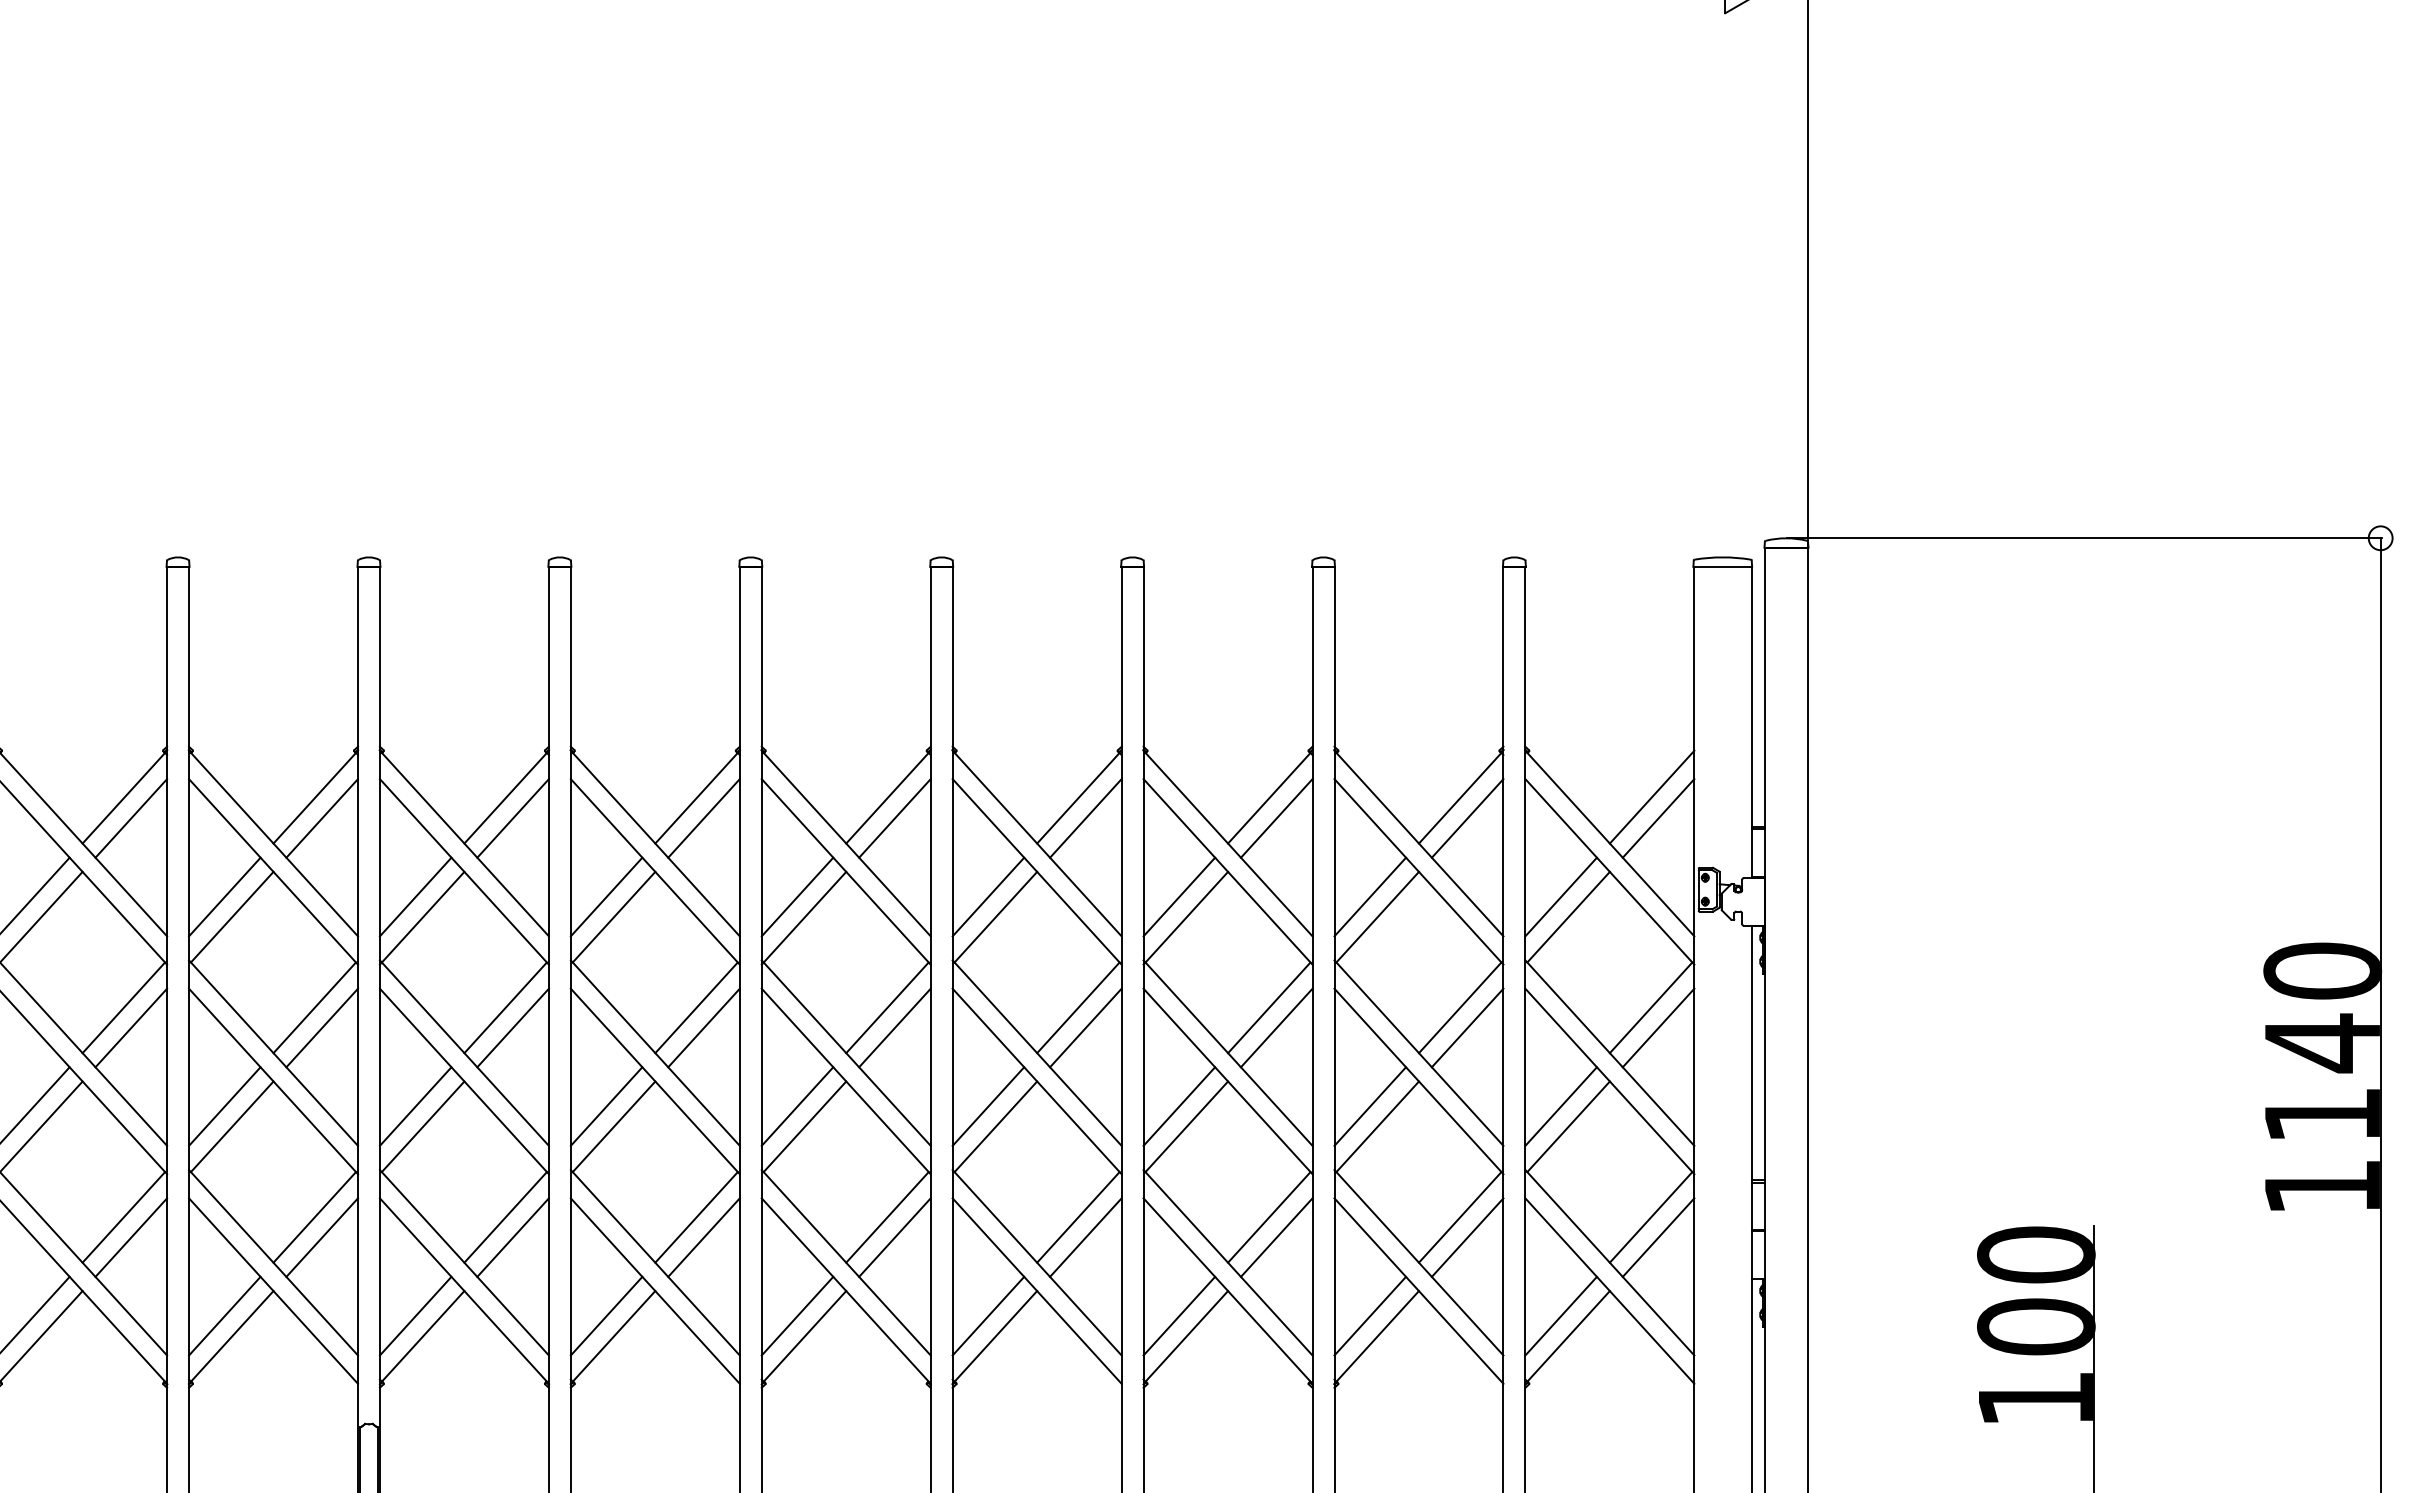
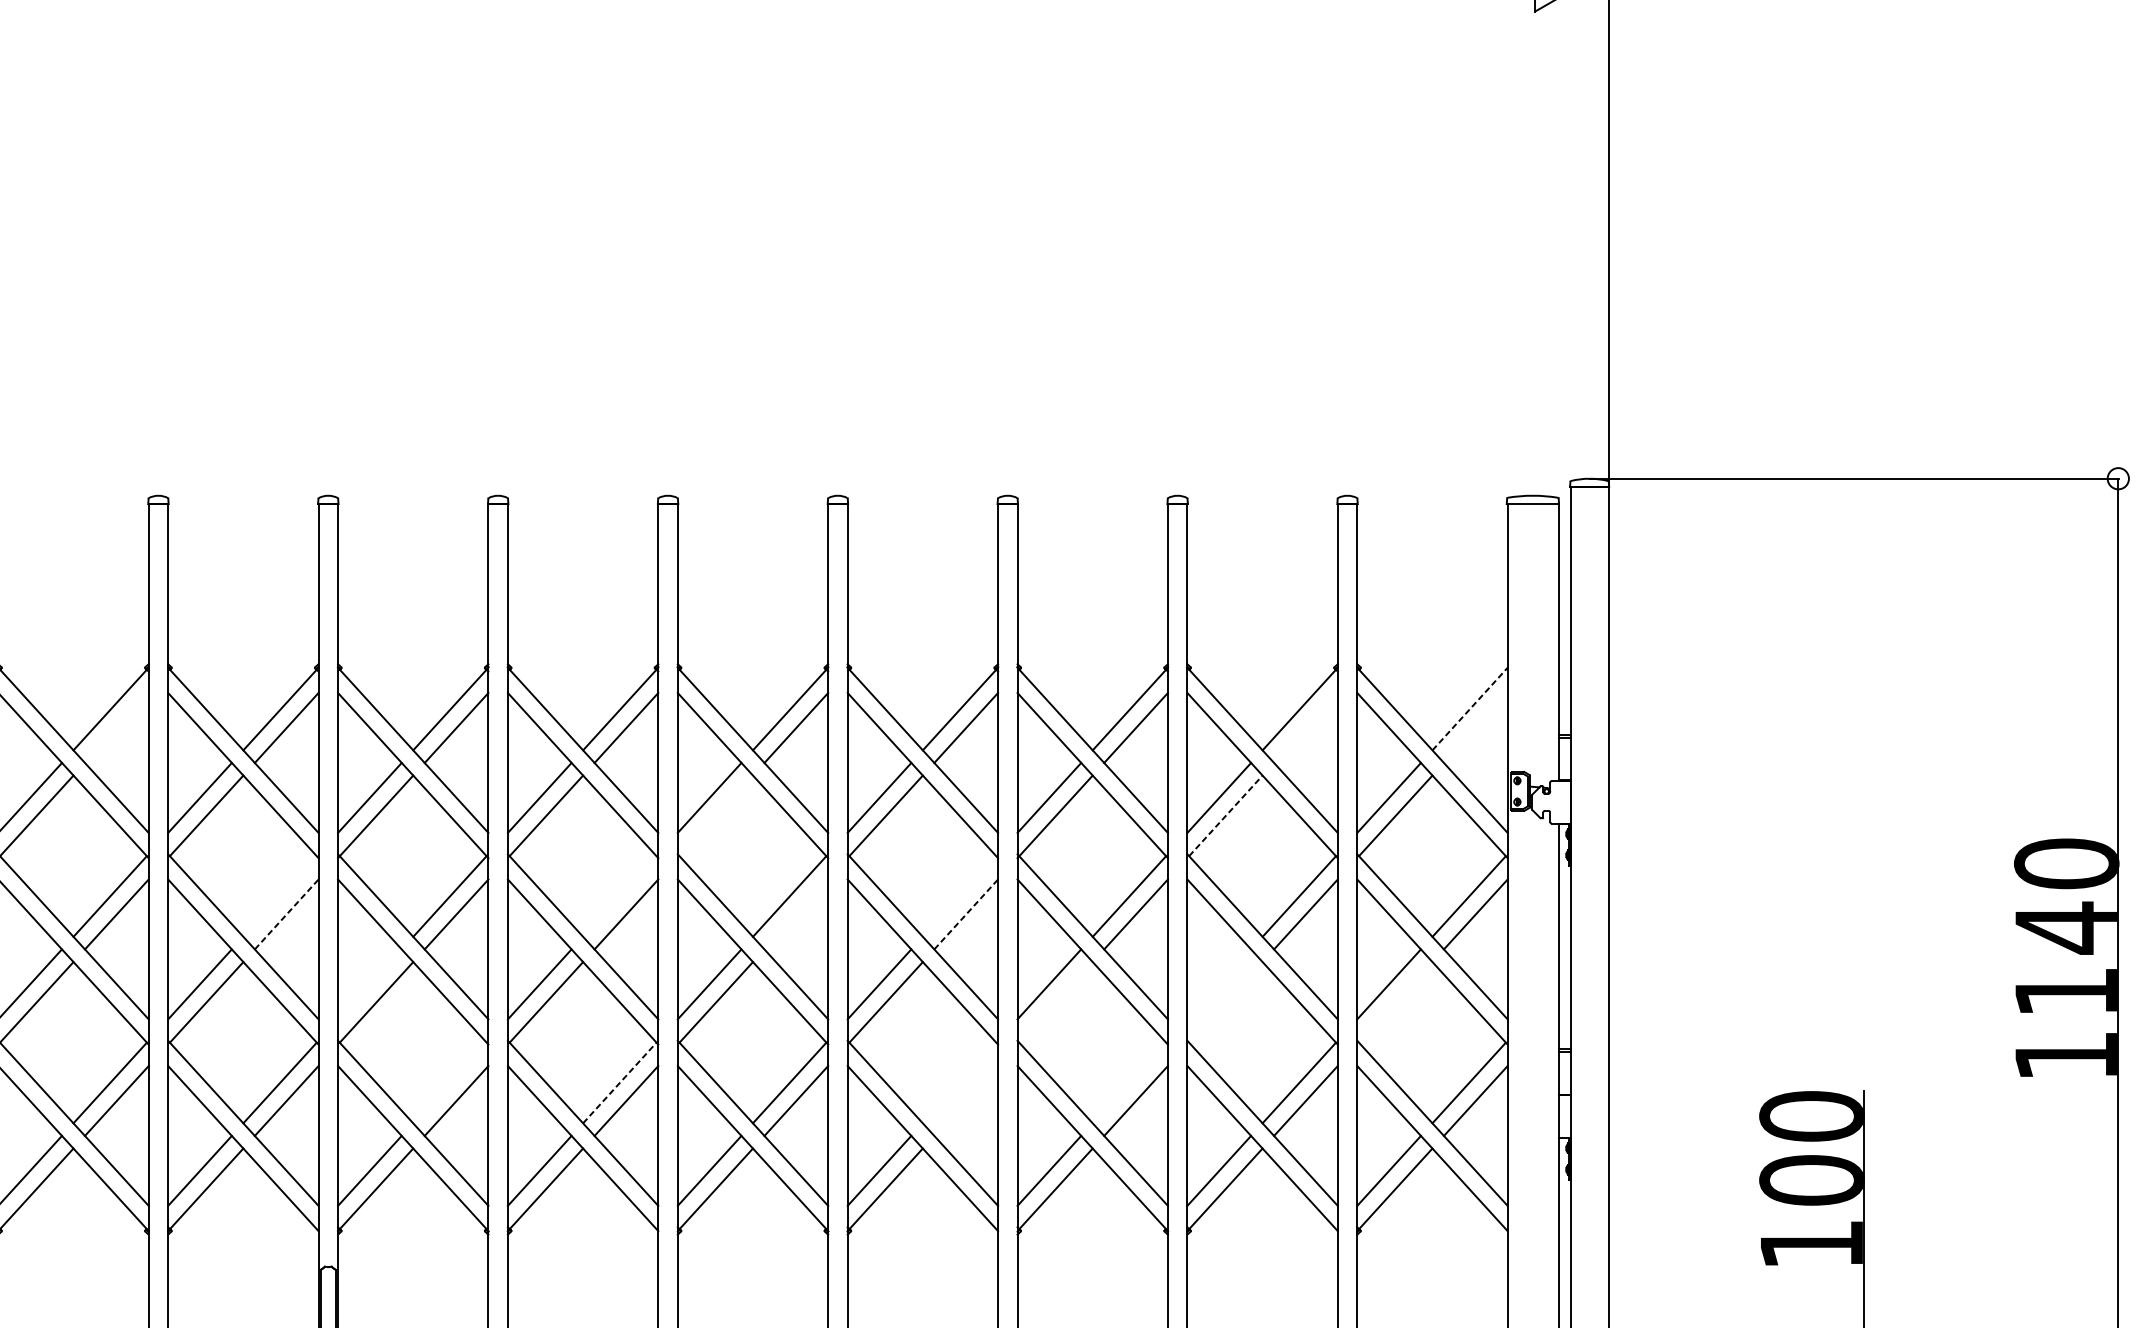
line: (1652, 797) -> (1470, 709), solid -> dashed
line: (131, 818) -> (117, 728), removed
line: (1467, 818) -> (1305, 728), removed
line: (1658, 818) -> (1475, 728), removed
line: (1378, 916) -> (1226, 815), solid -> dashed
line: (803, 917) -> (714, 816), removed
line: (314, 1007) -> (279, 896), removed
line: (696, 1007) -> (619, 896), removed
line: (1078, 1007) -> (959, 896), removed
line: (322, 1027) -> (286, 914), solid -> dashed
line: (894, 1027) -> (795, 914), removed
line: (1086, 1027) -> (966, 914), solid -> dashed
line: (415, 1106) -> (369, 984), removed
line: (1369, 1106) -> (1218, 984), removed
line: (1186, 1126) -> (1055, 1002), removed
line: (1377, 1126) -> (1225, 1002), removed
line: (1568, 1126) -> (1395, 1002), removed
line: (505, 1217) -> (449, 1083), removed
line: (696, 1217) -> (619, 1083), solid -> dashed
line: (1078, 1217) -> (959, 1083), removed
line: (1269, 1217) -> (1129, 1083), removed
line: (1085, 1237) -> (965, 1100), removed

